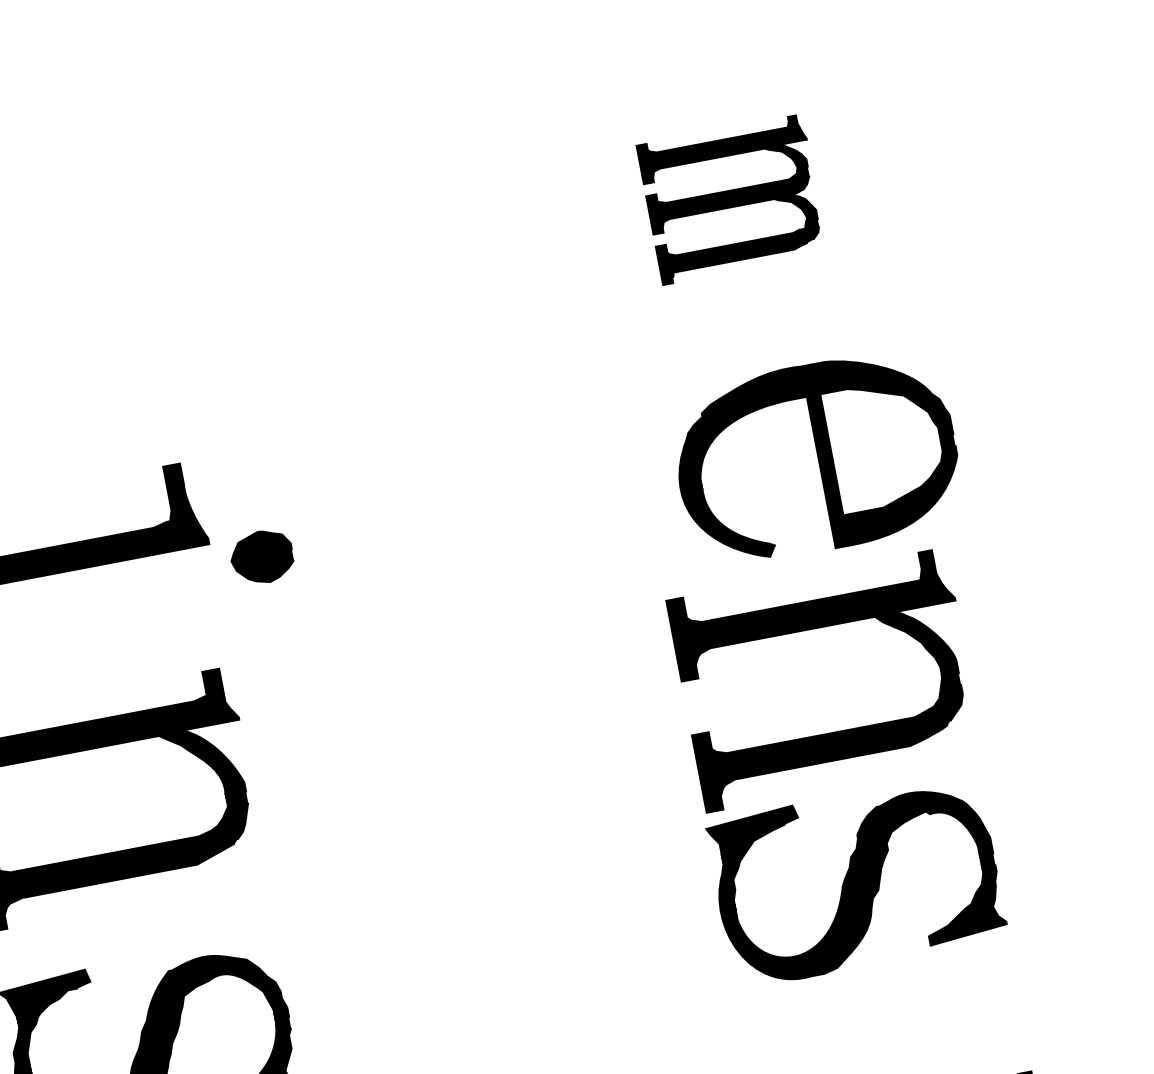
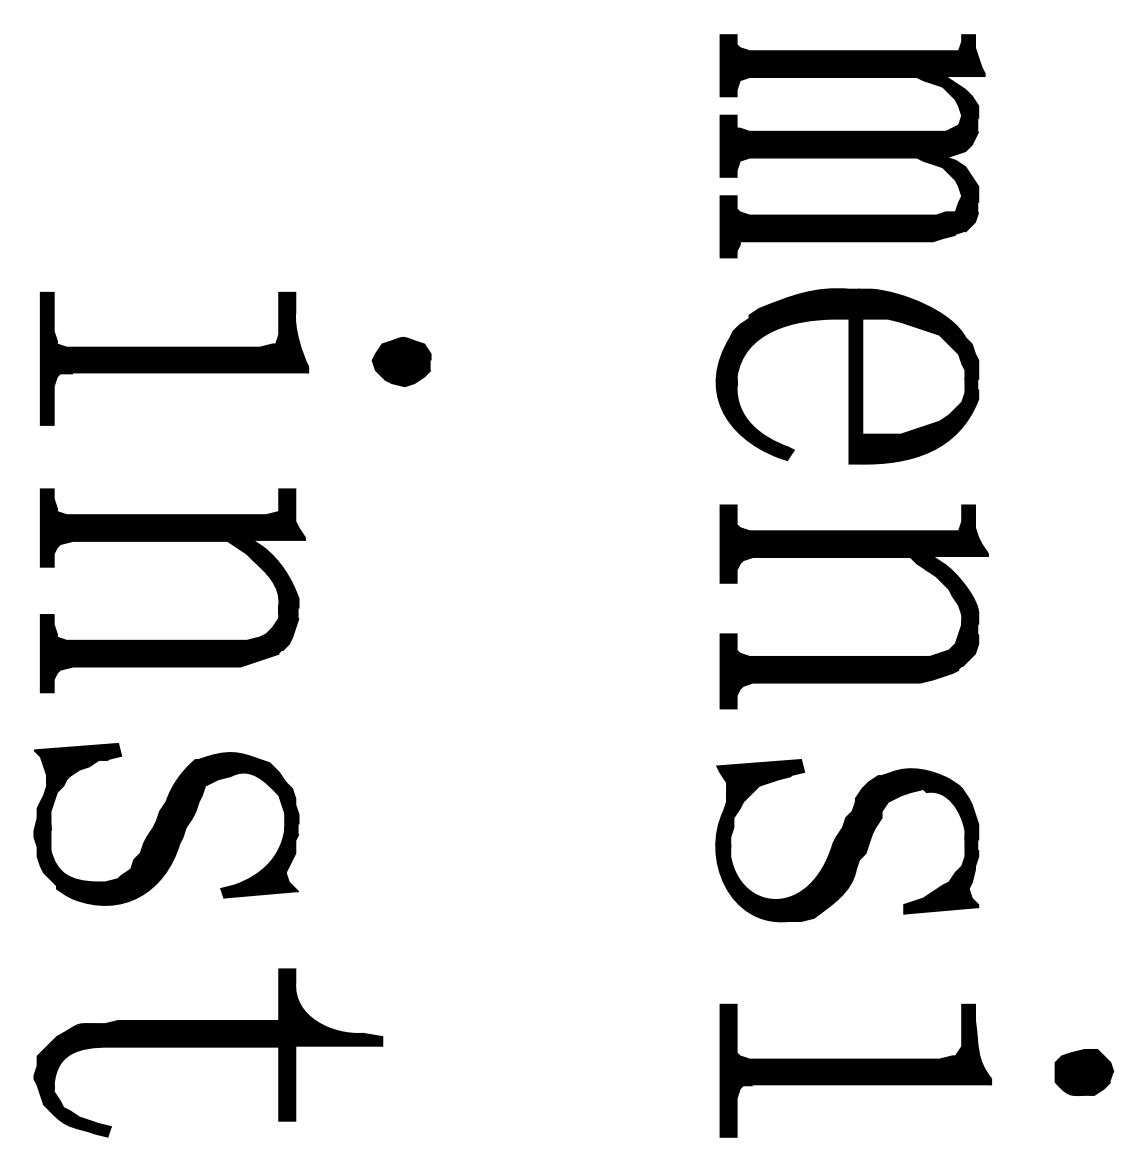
part: (732, 199) -> (852, 146), size x1.67
part: (816, 457) -> (847, 376), moved
part: (262, 557) -> (401, 362), moved
part: (856, 880) -> (847, 840), moved

